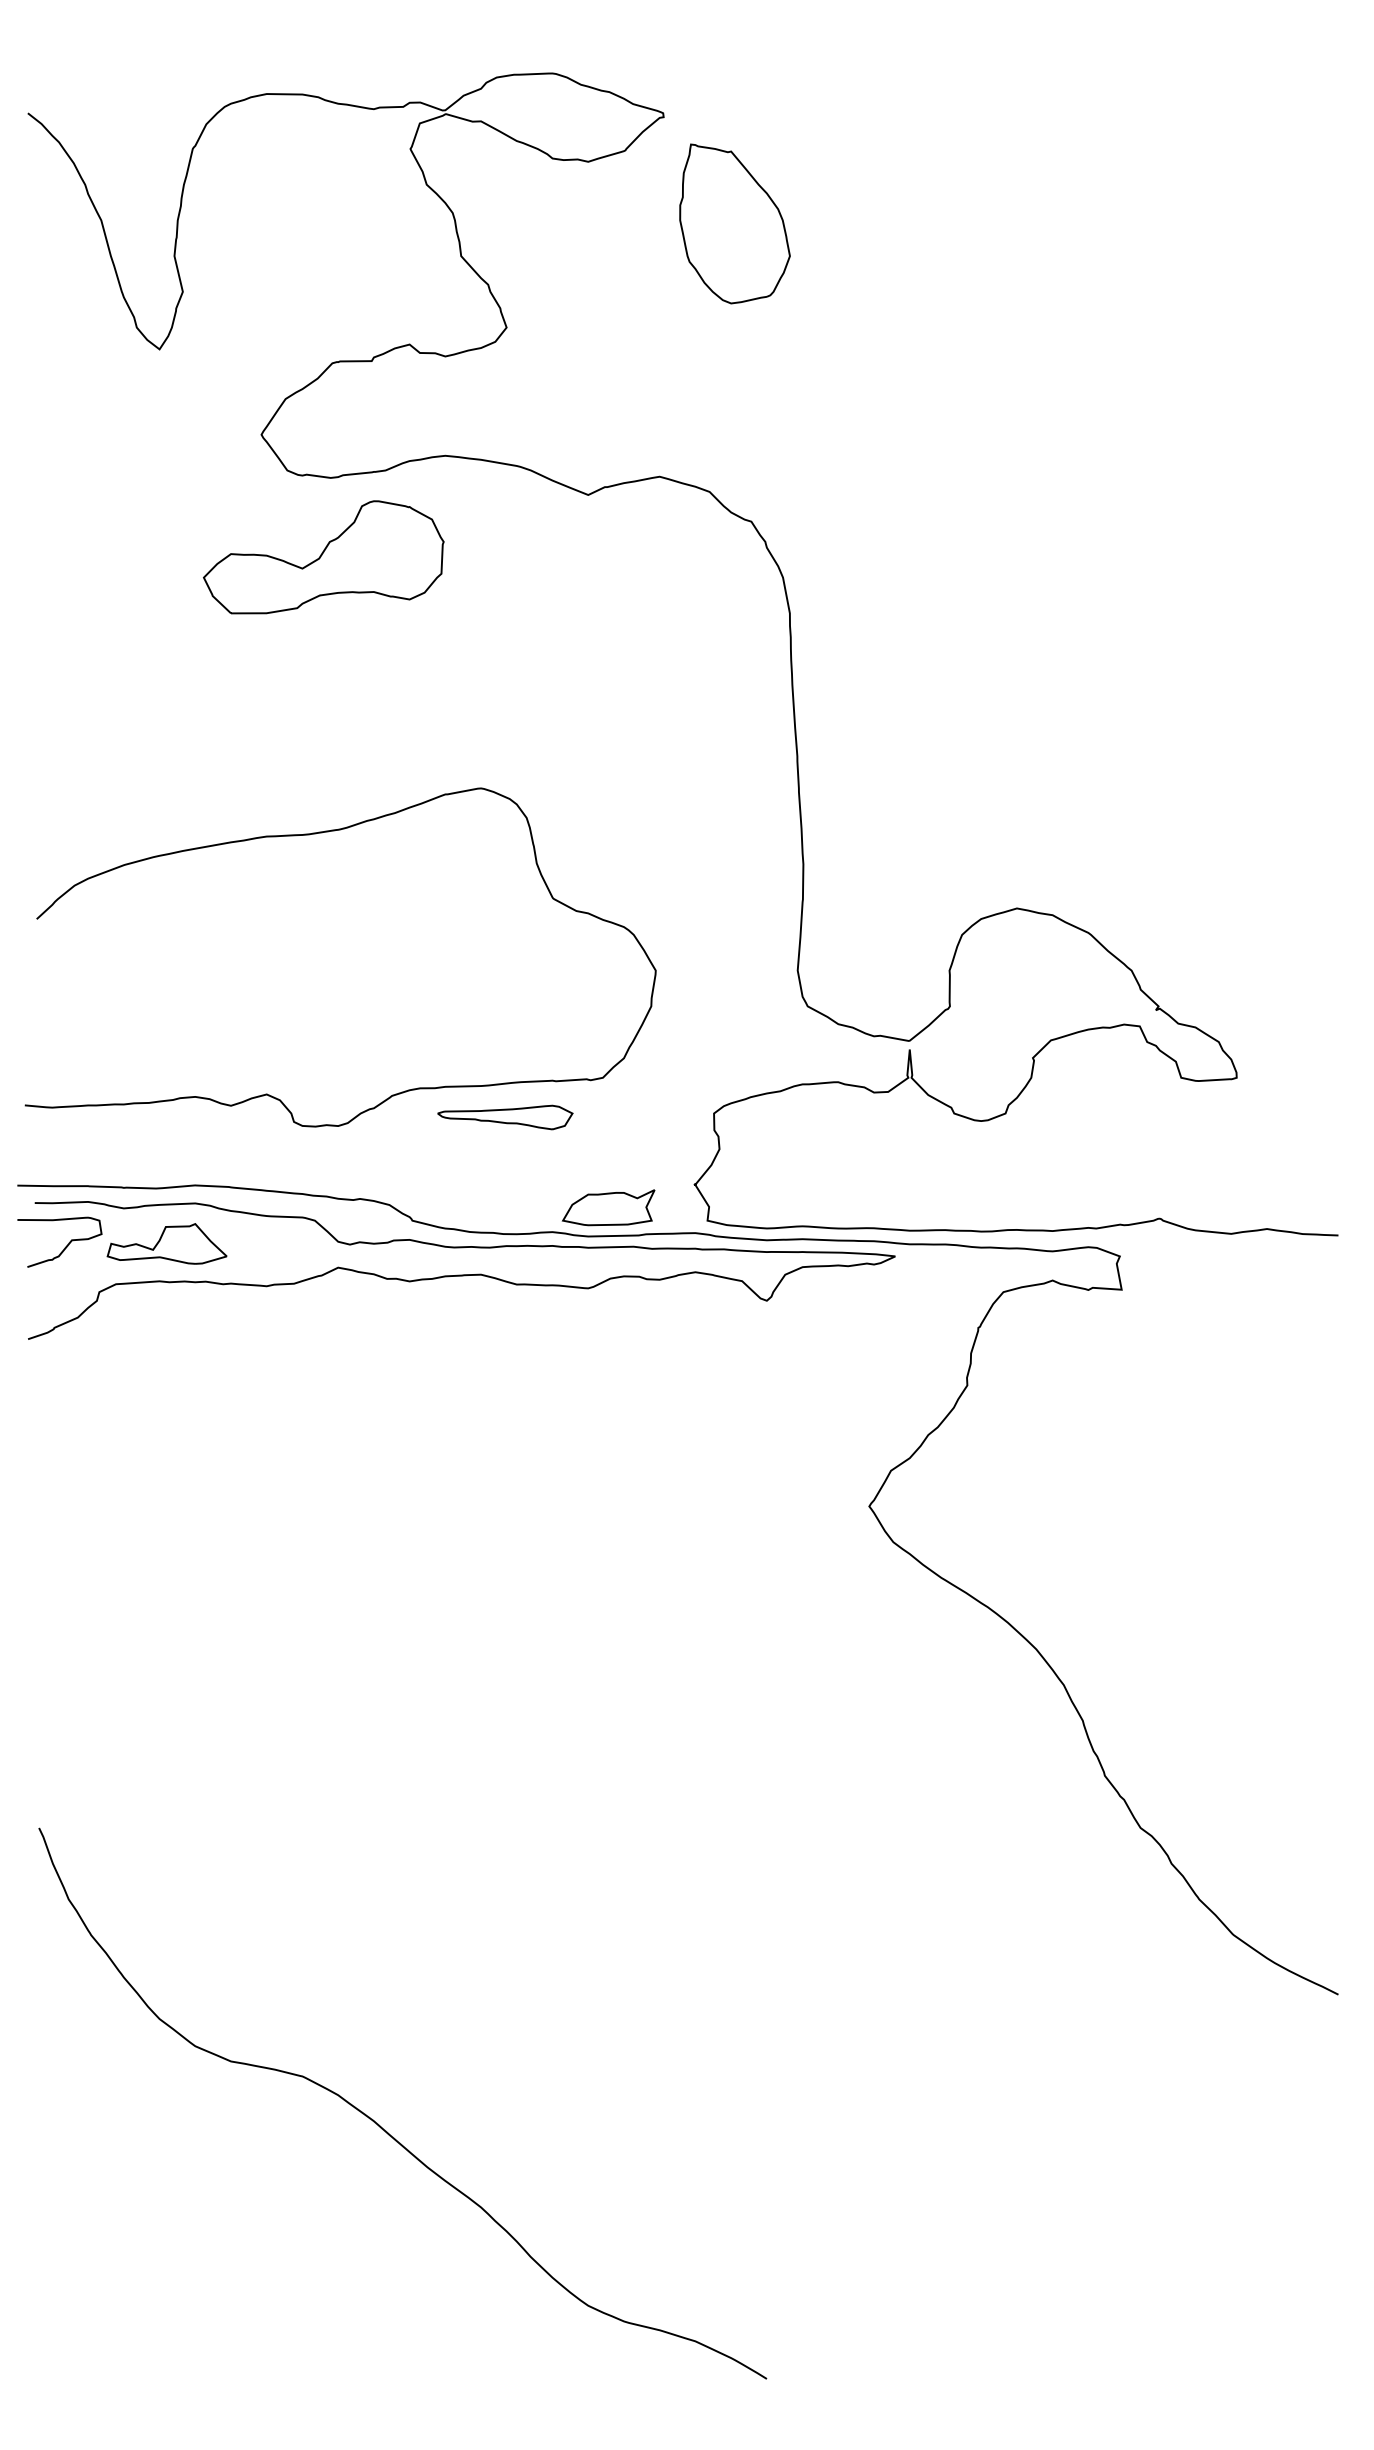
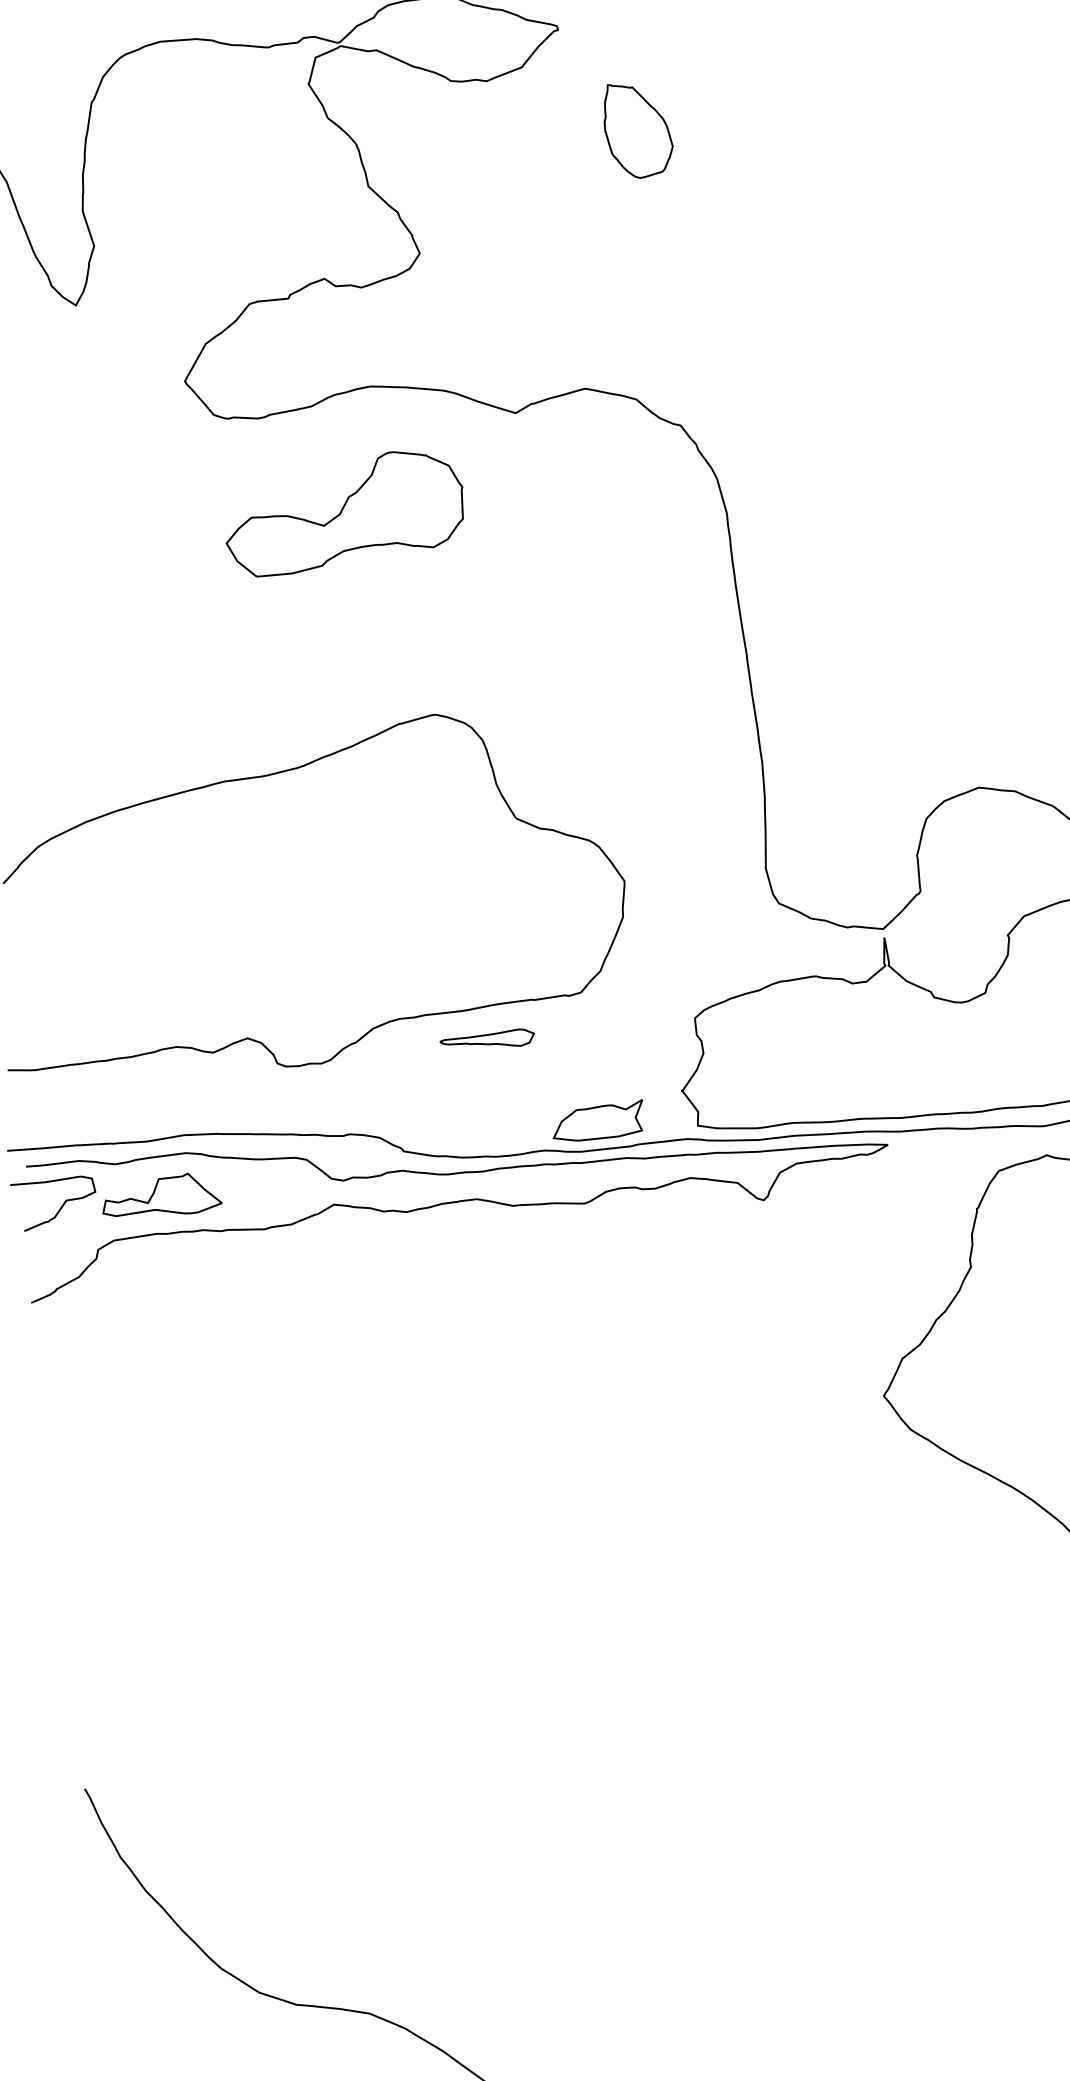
part: (734, 223) -> (637, 129), size x0.6
part: (323, 557) -> (344, 512), moved
part: (505, 1117) -> (487, 1040), size x0.7

